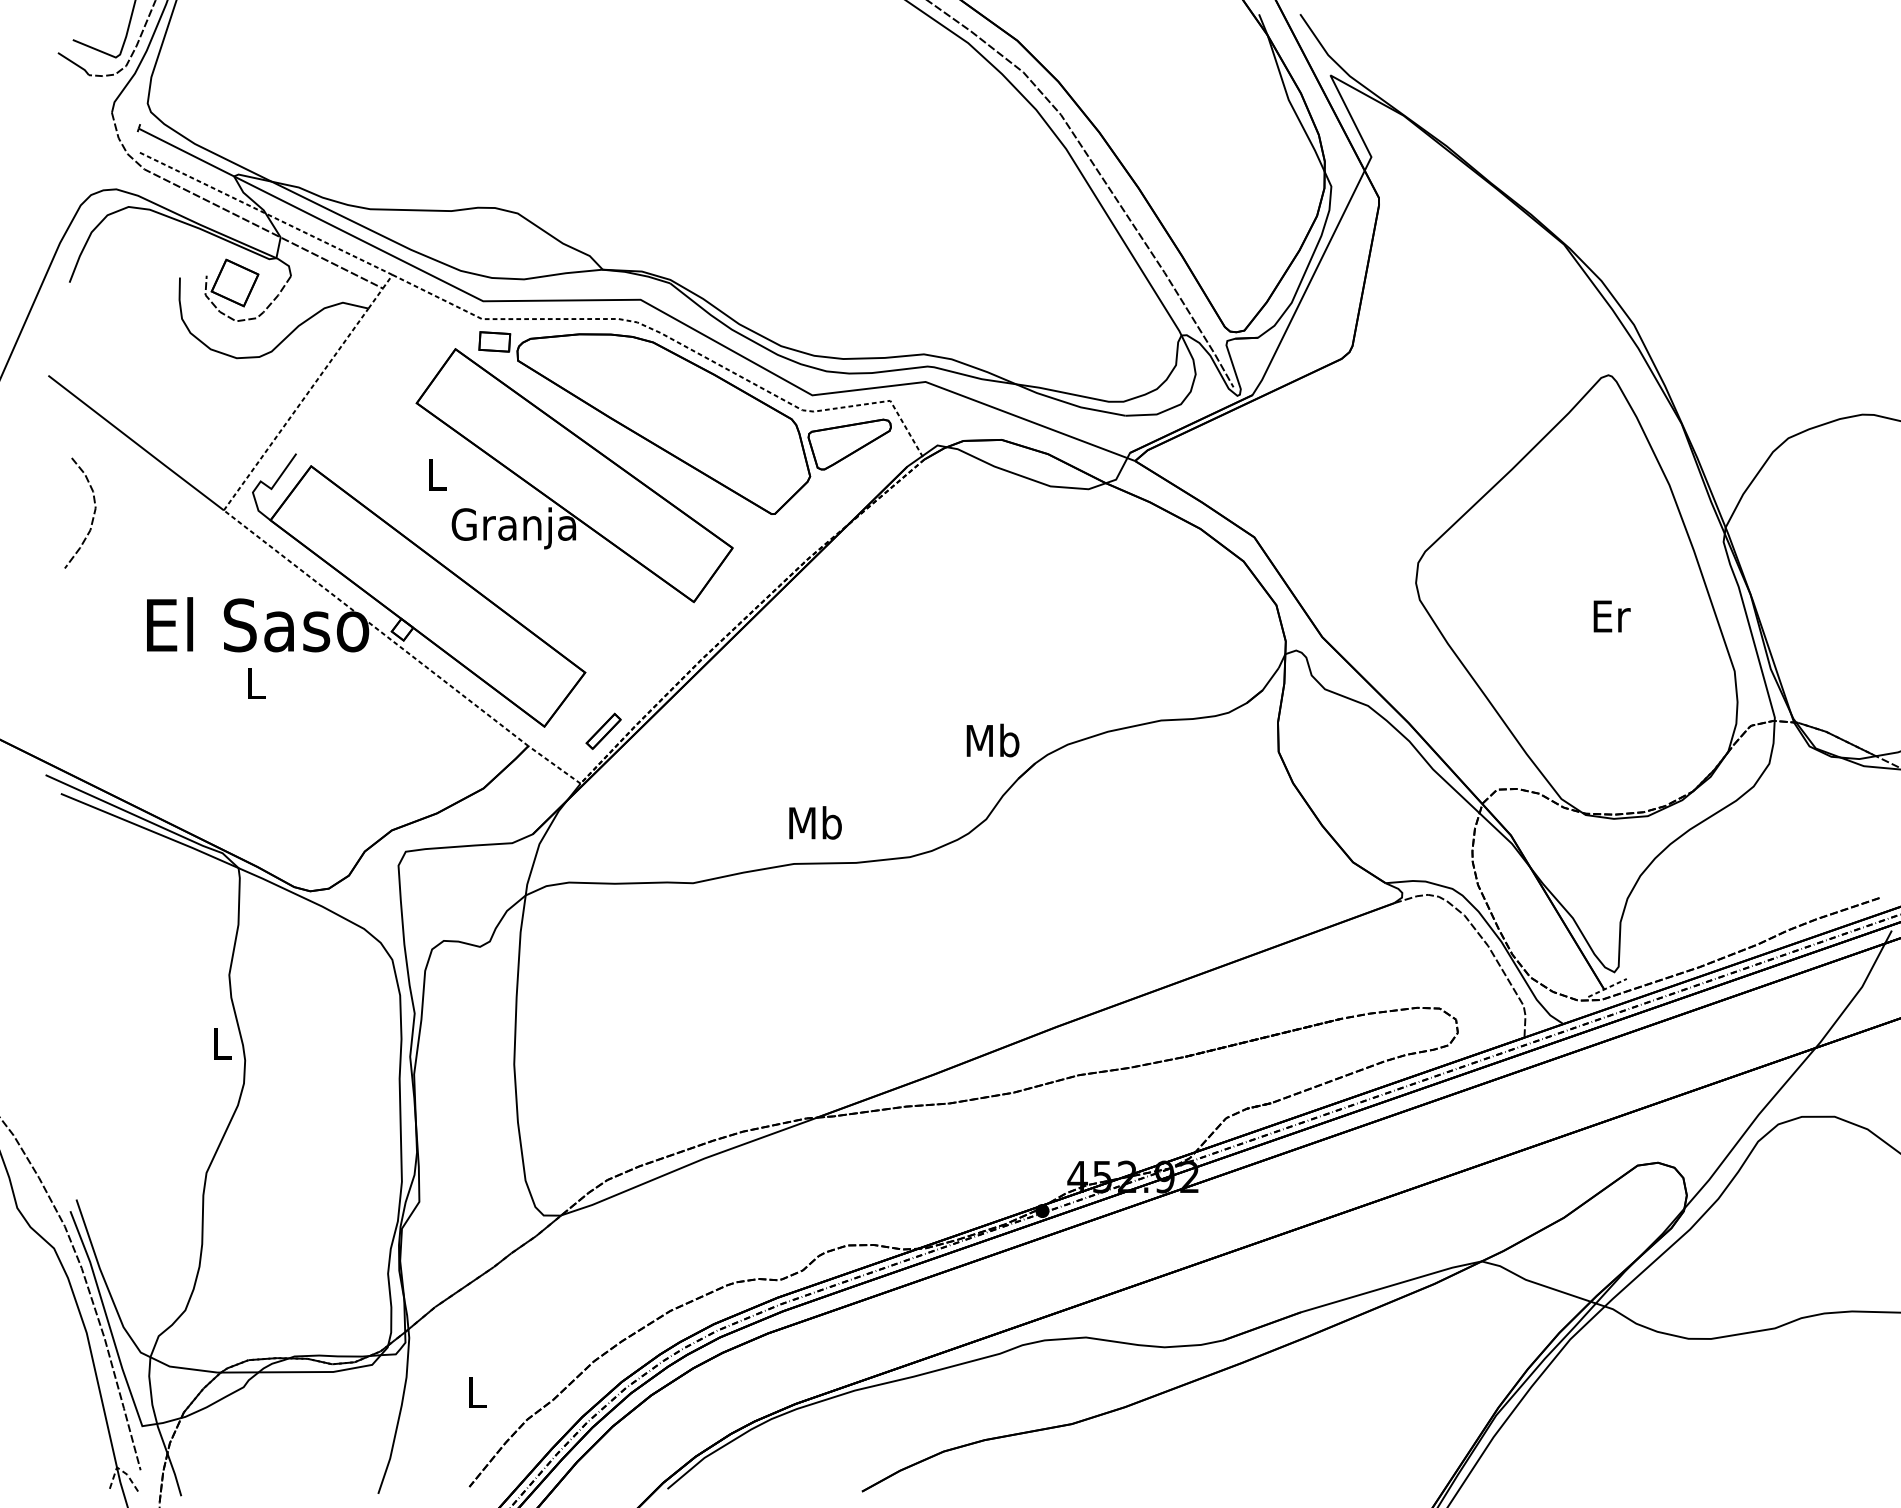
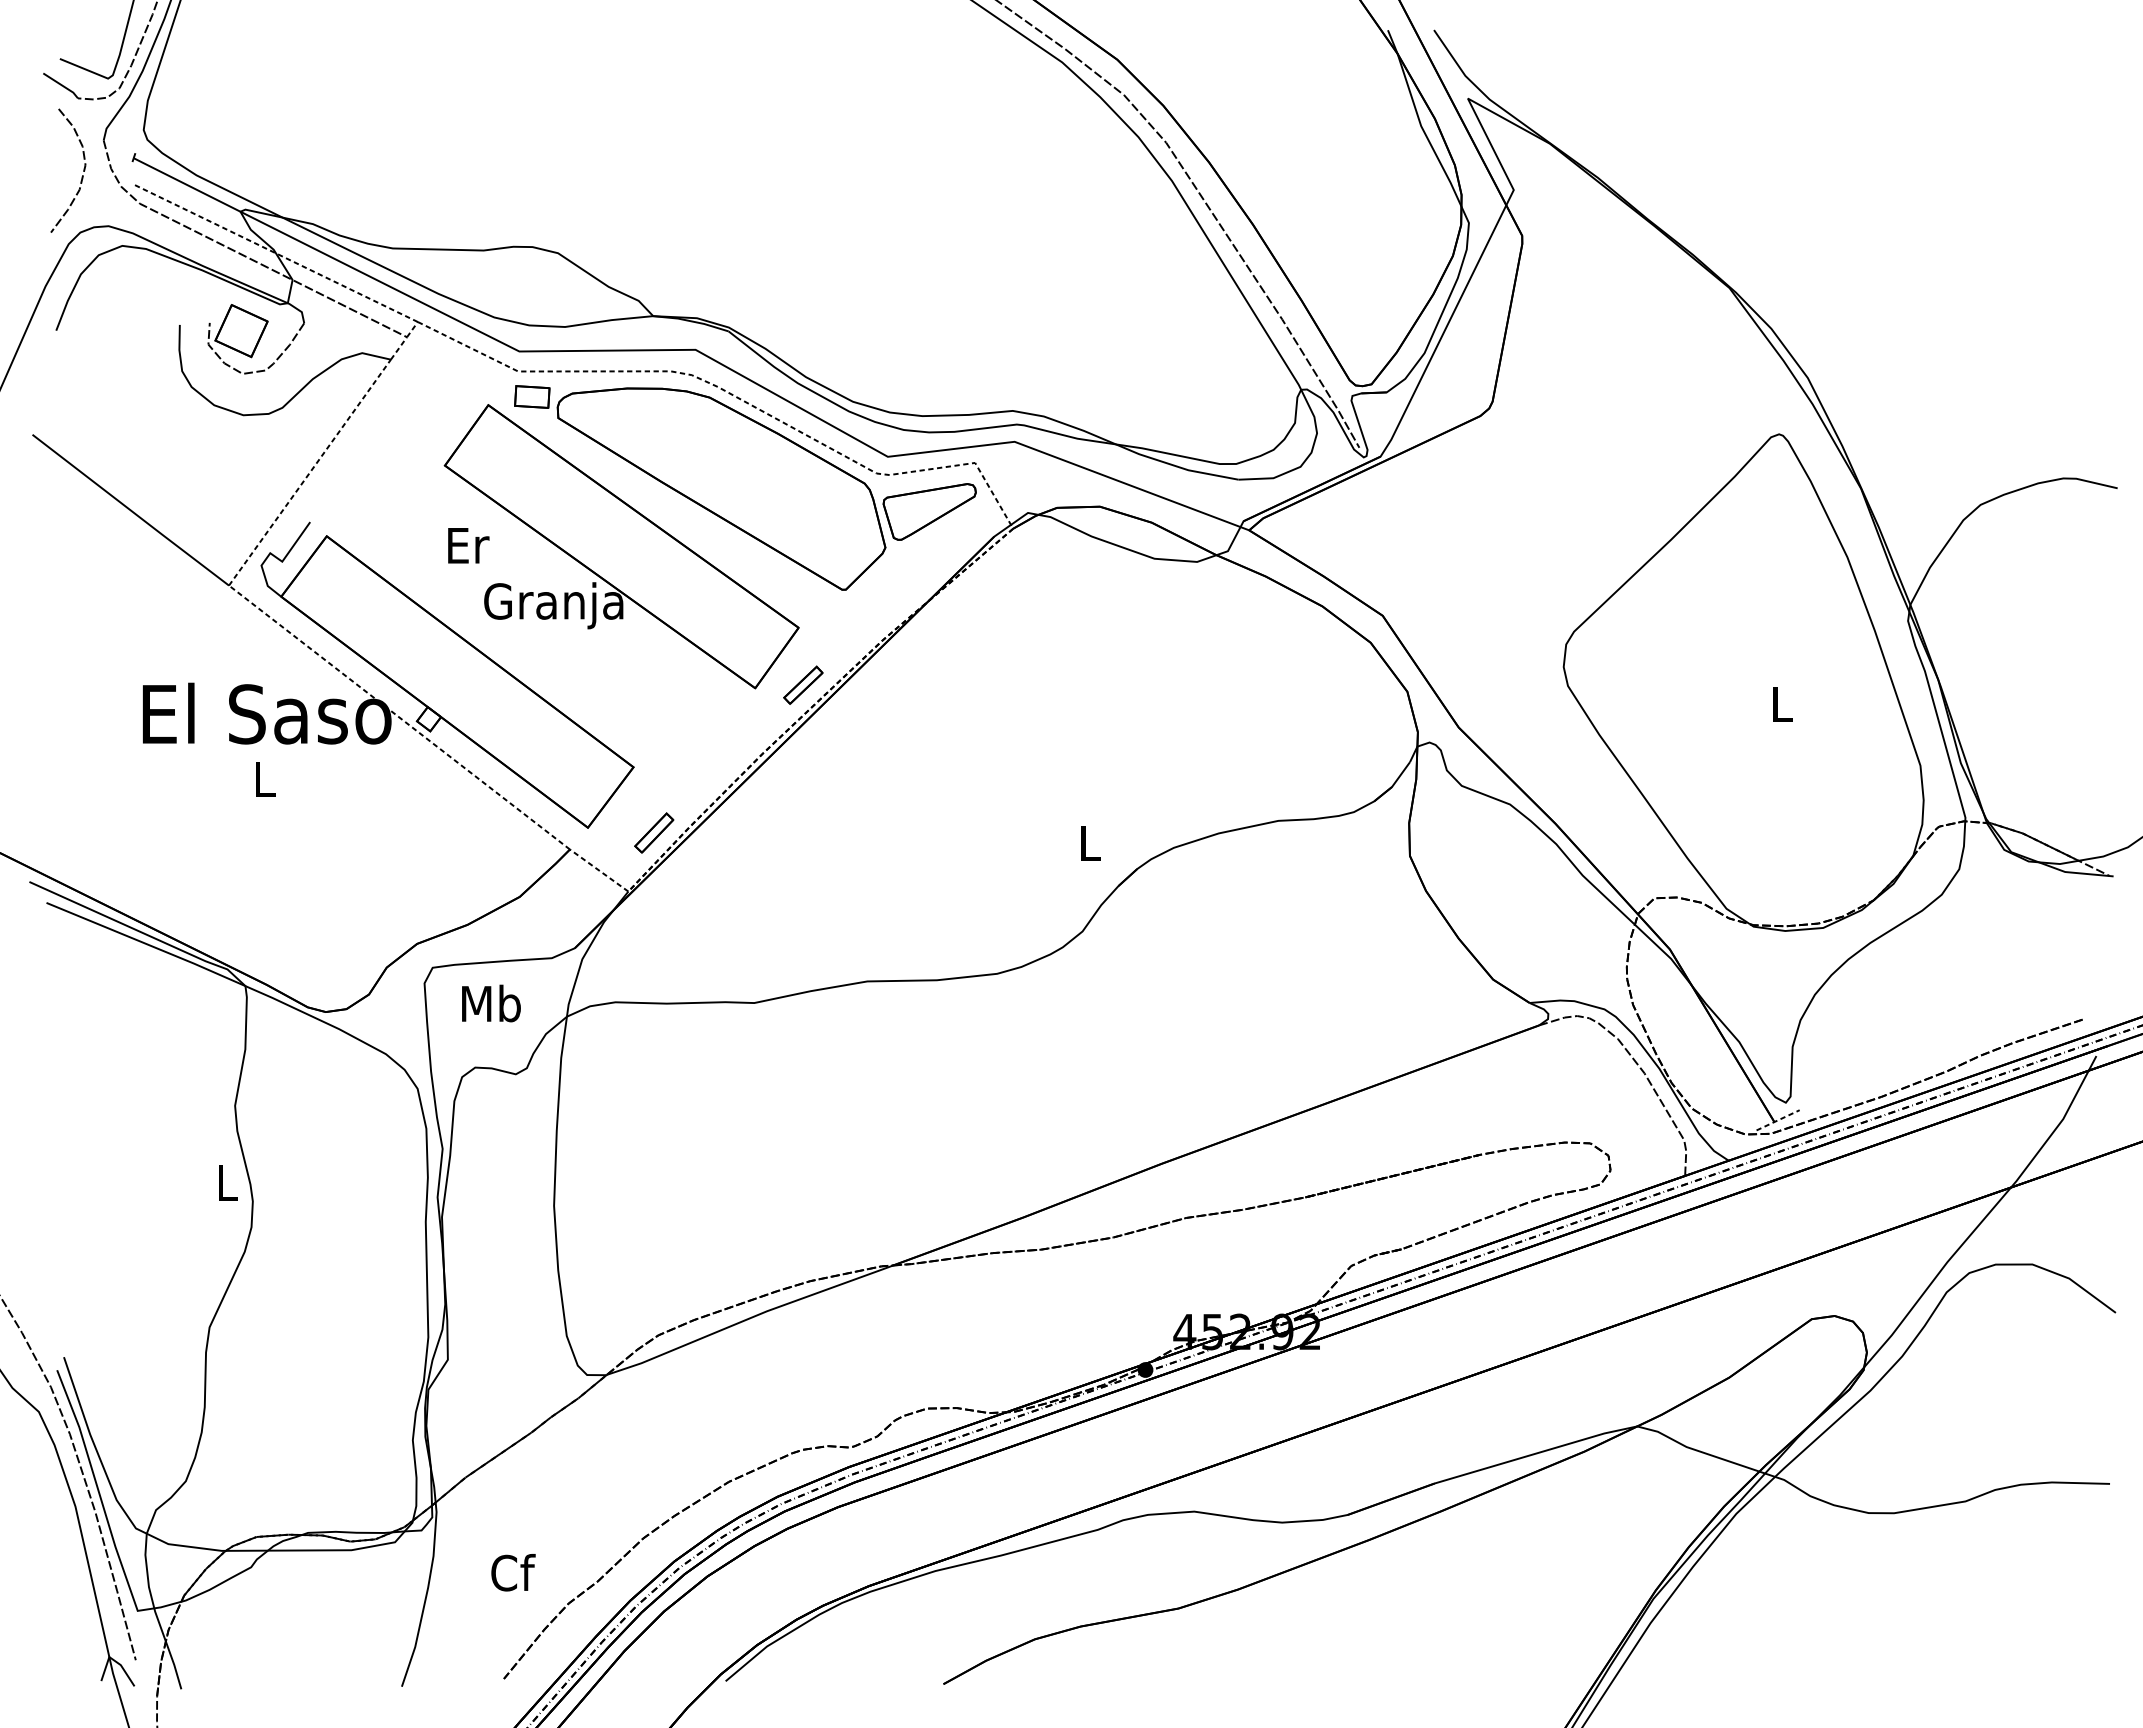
text: (437, 474) -> (468, 545), L -> Er
curve: (92, 518) -> (81, 176), moved
part: (737, 598) -> (803, 684), added
text: (1612, 616) -> (1783, 704), Er -> L
text: (992, 740) -> (1089, 843), Mb -> L
text: (815, 822) -> (491, 1003), moved
text: (477, 1391) -> (513, 1572), L -> Cf
line: (122, 1471) -> (115, 1661), dashed -> solid

